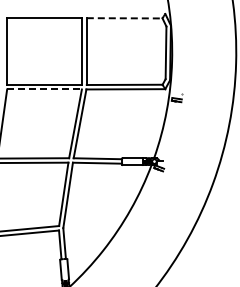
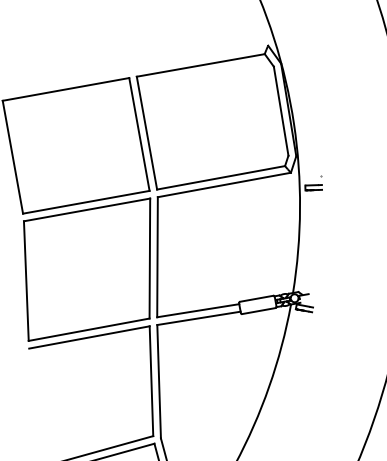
line: (124, 18) -> (200, 65), dashed -> solid
line: (45, 89) -> (88, 209), dashed -> solid

